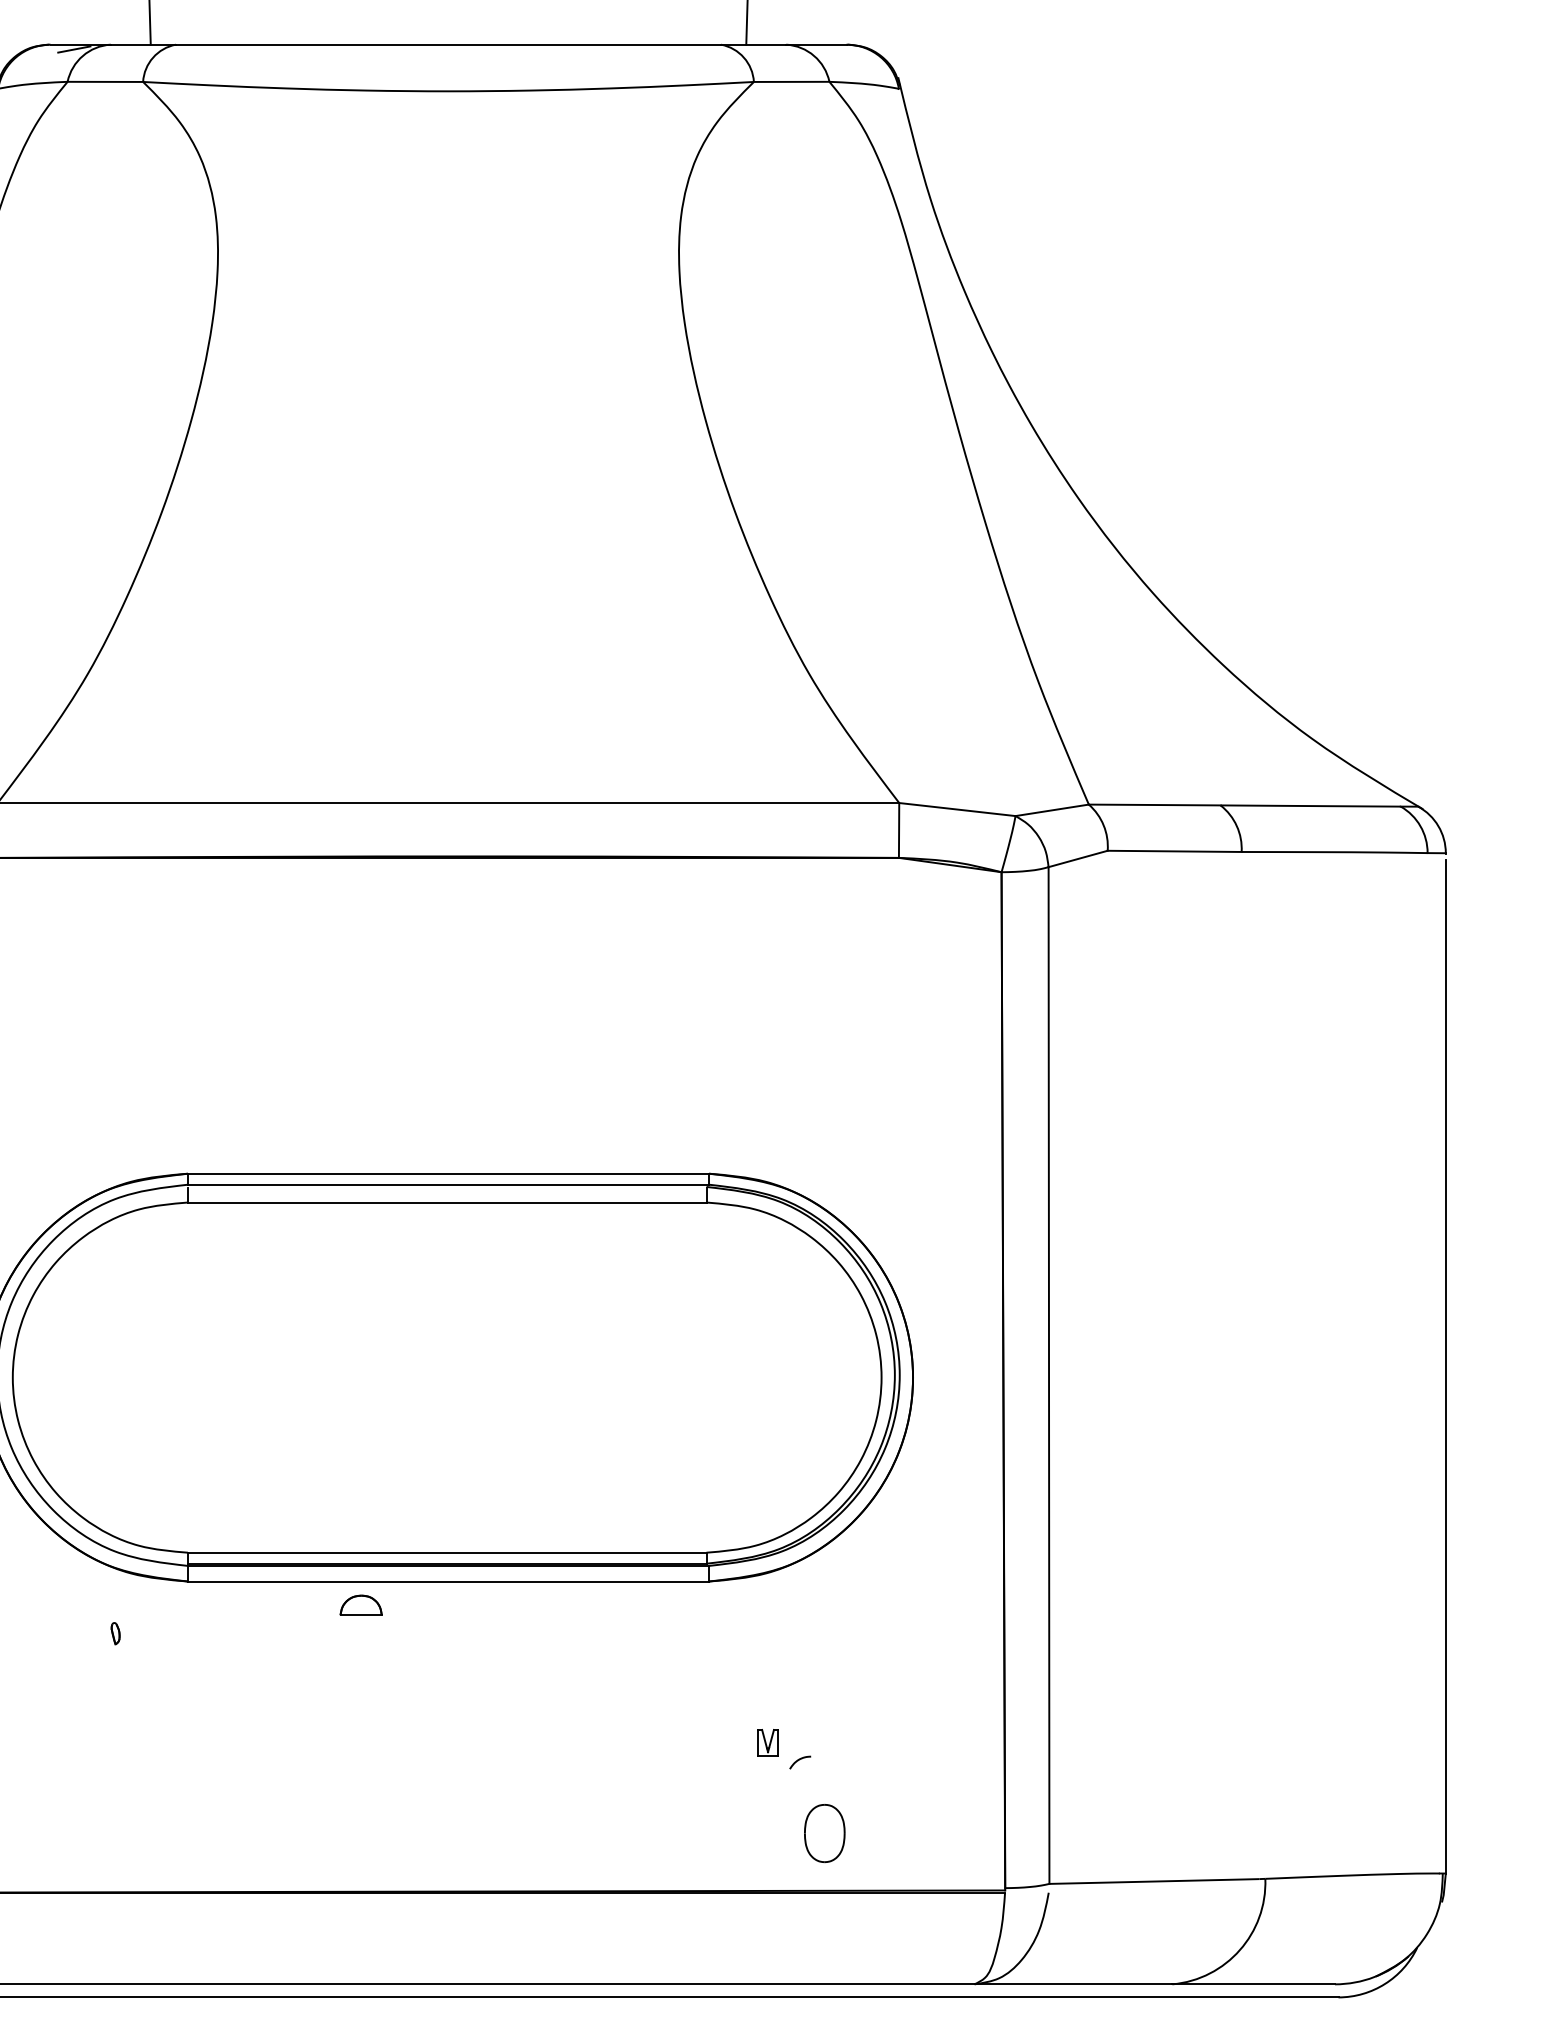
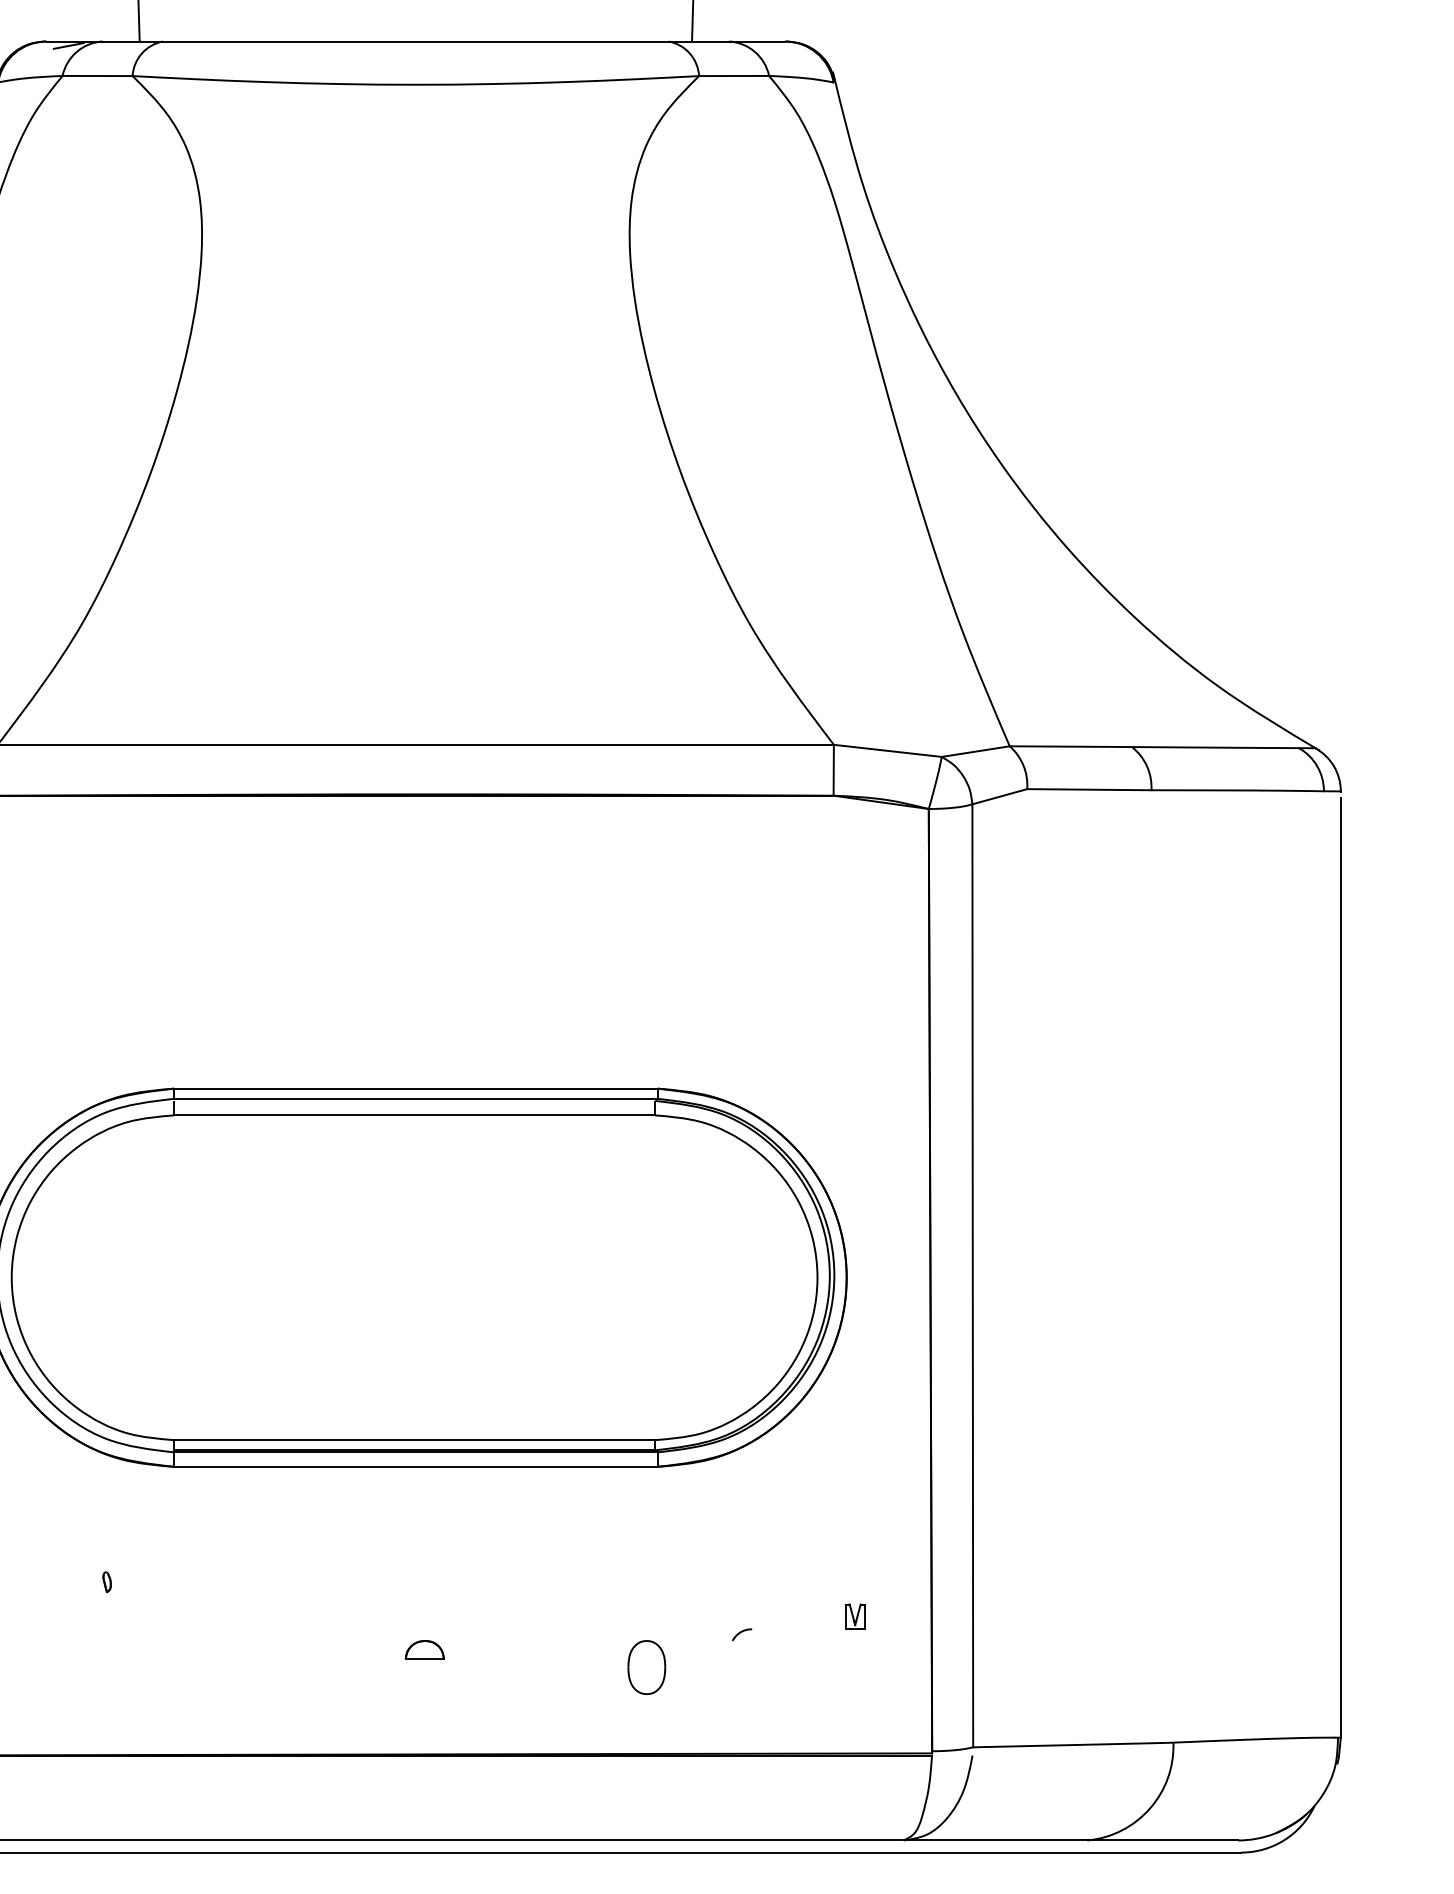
part: (360, 1604) -> (424, 1649), moved
part: (114, 1633) -> (106, 1582), moved
part: (768, 1742) -> (855, 1616), moved
part: (824, 1833) -> (646, 1667), moved

